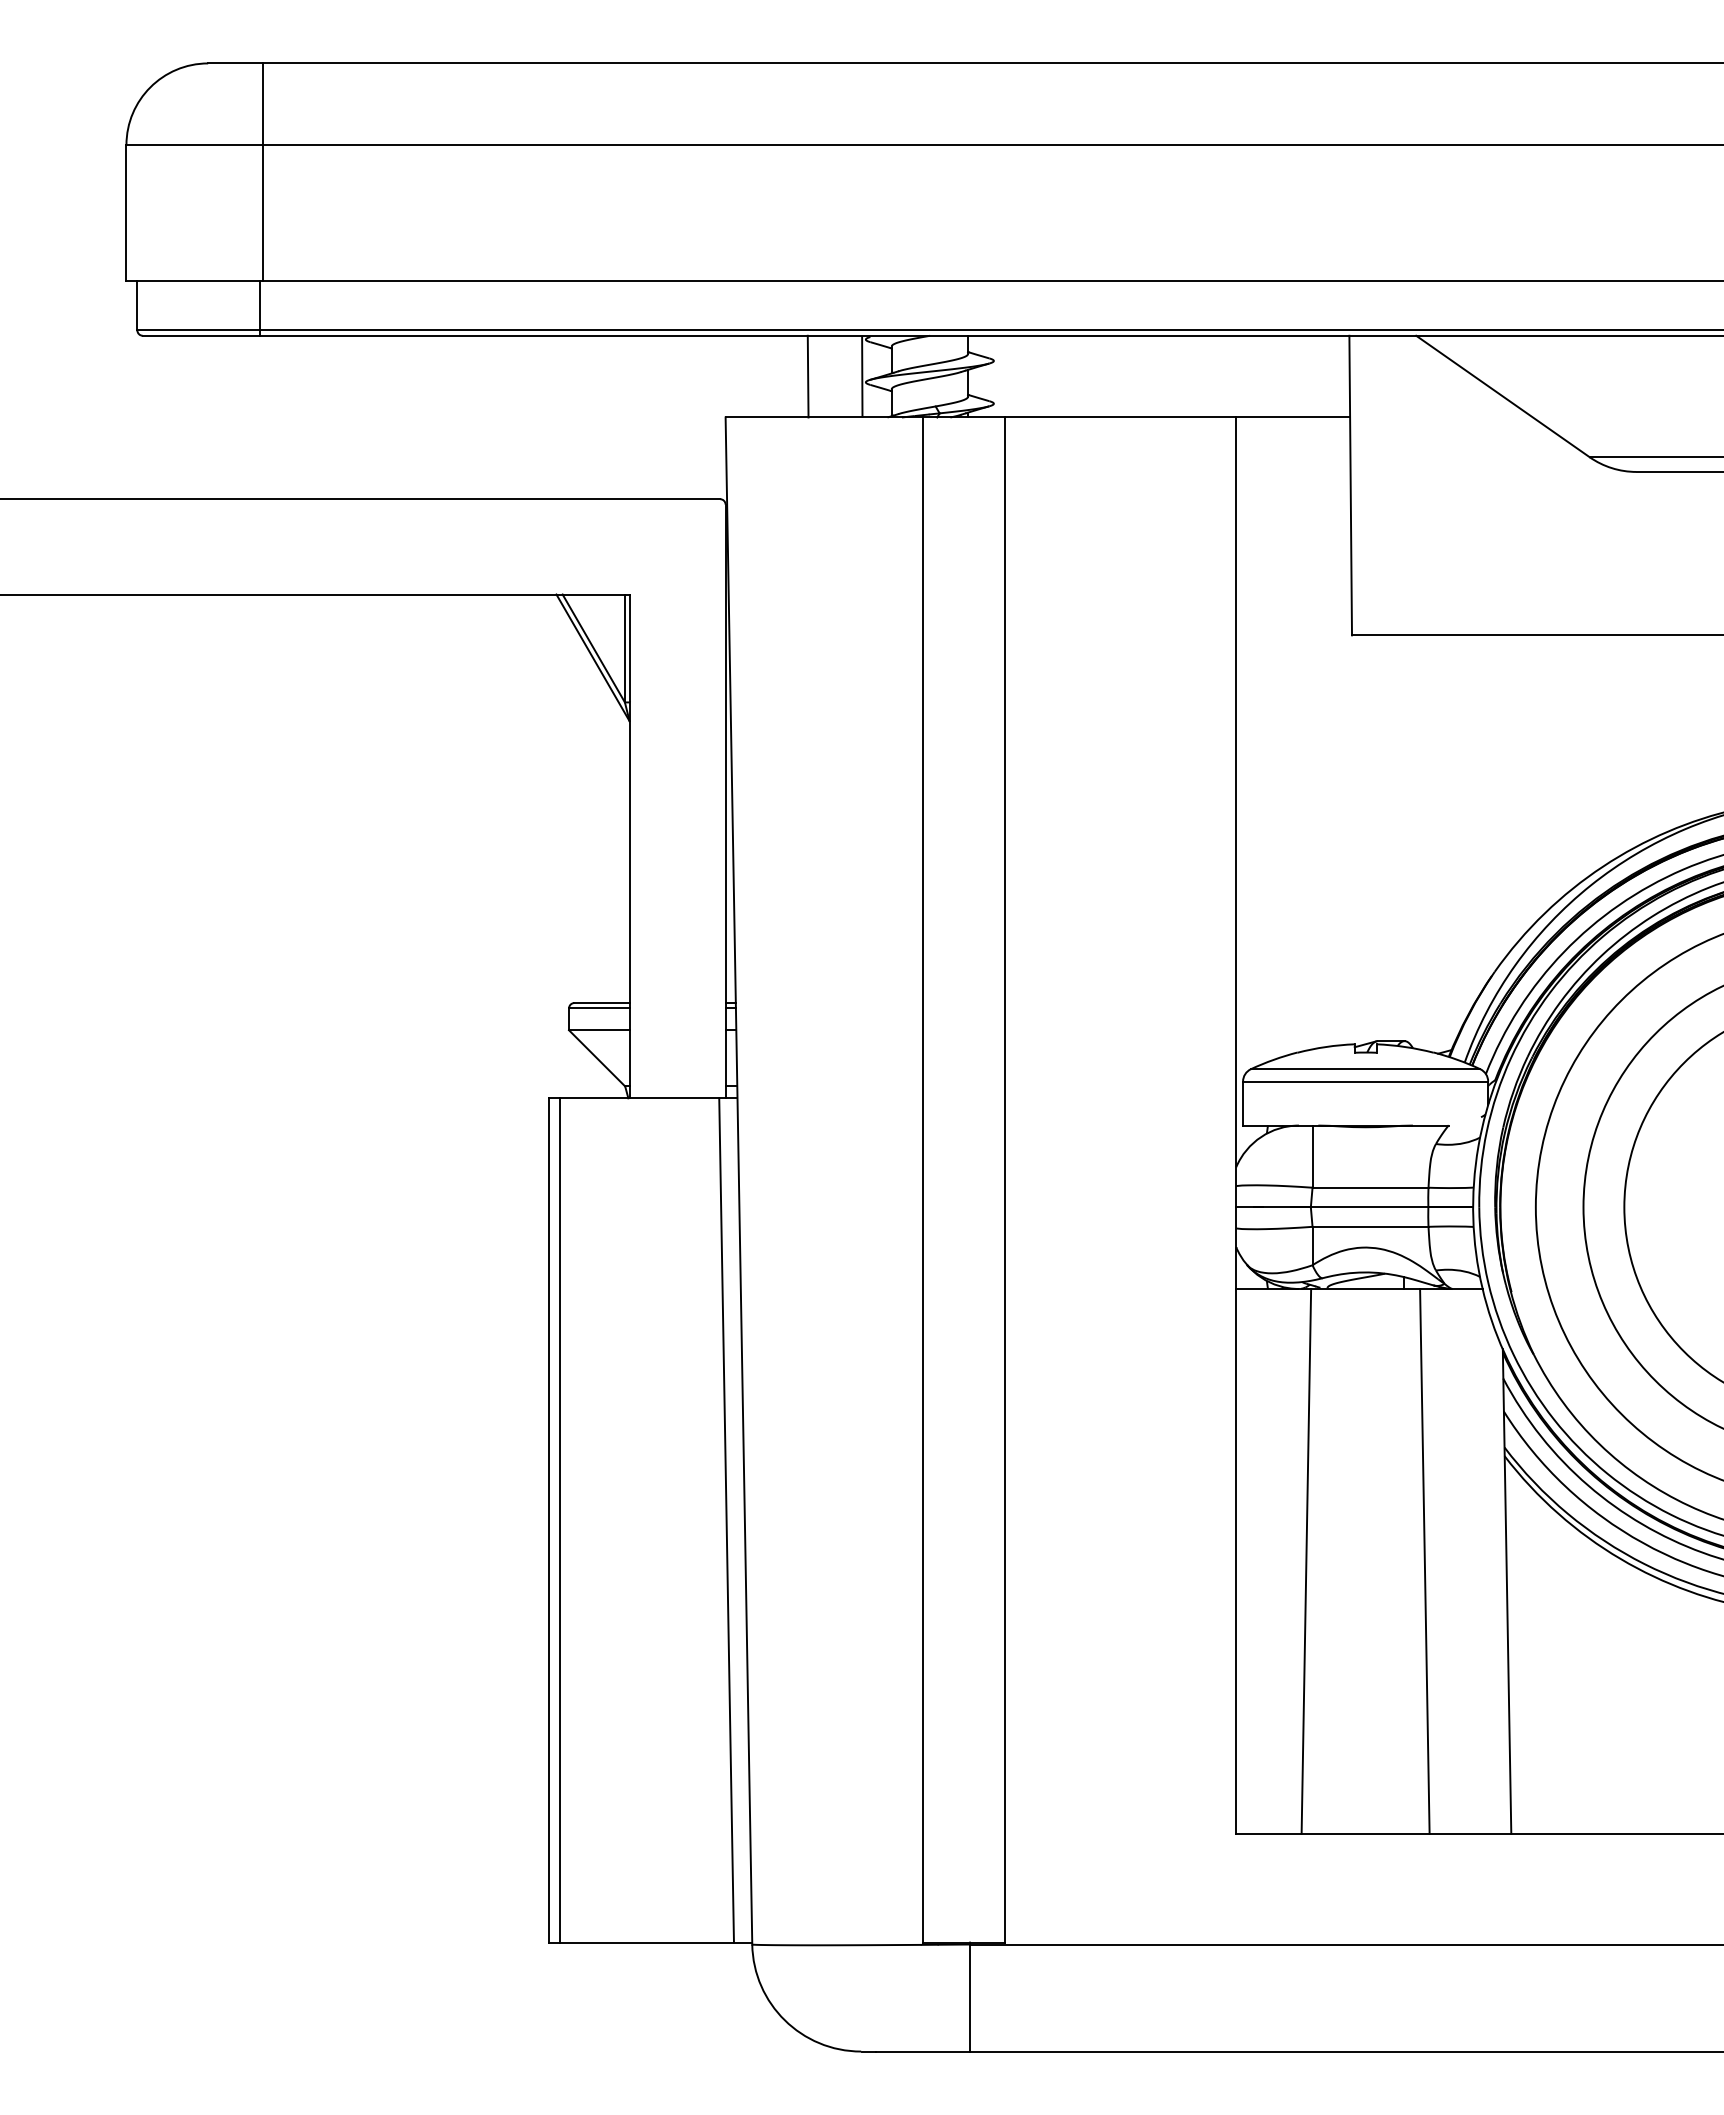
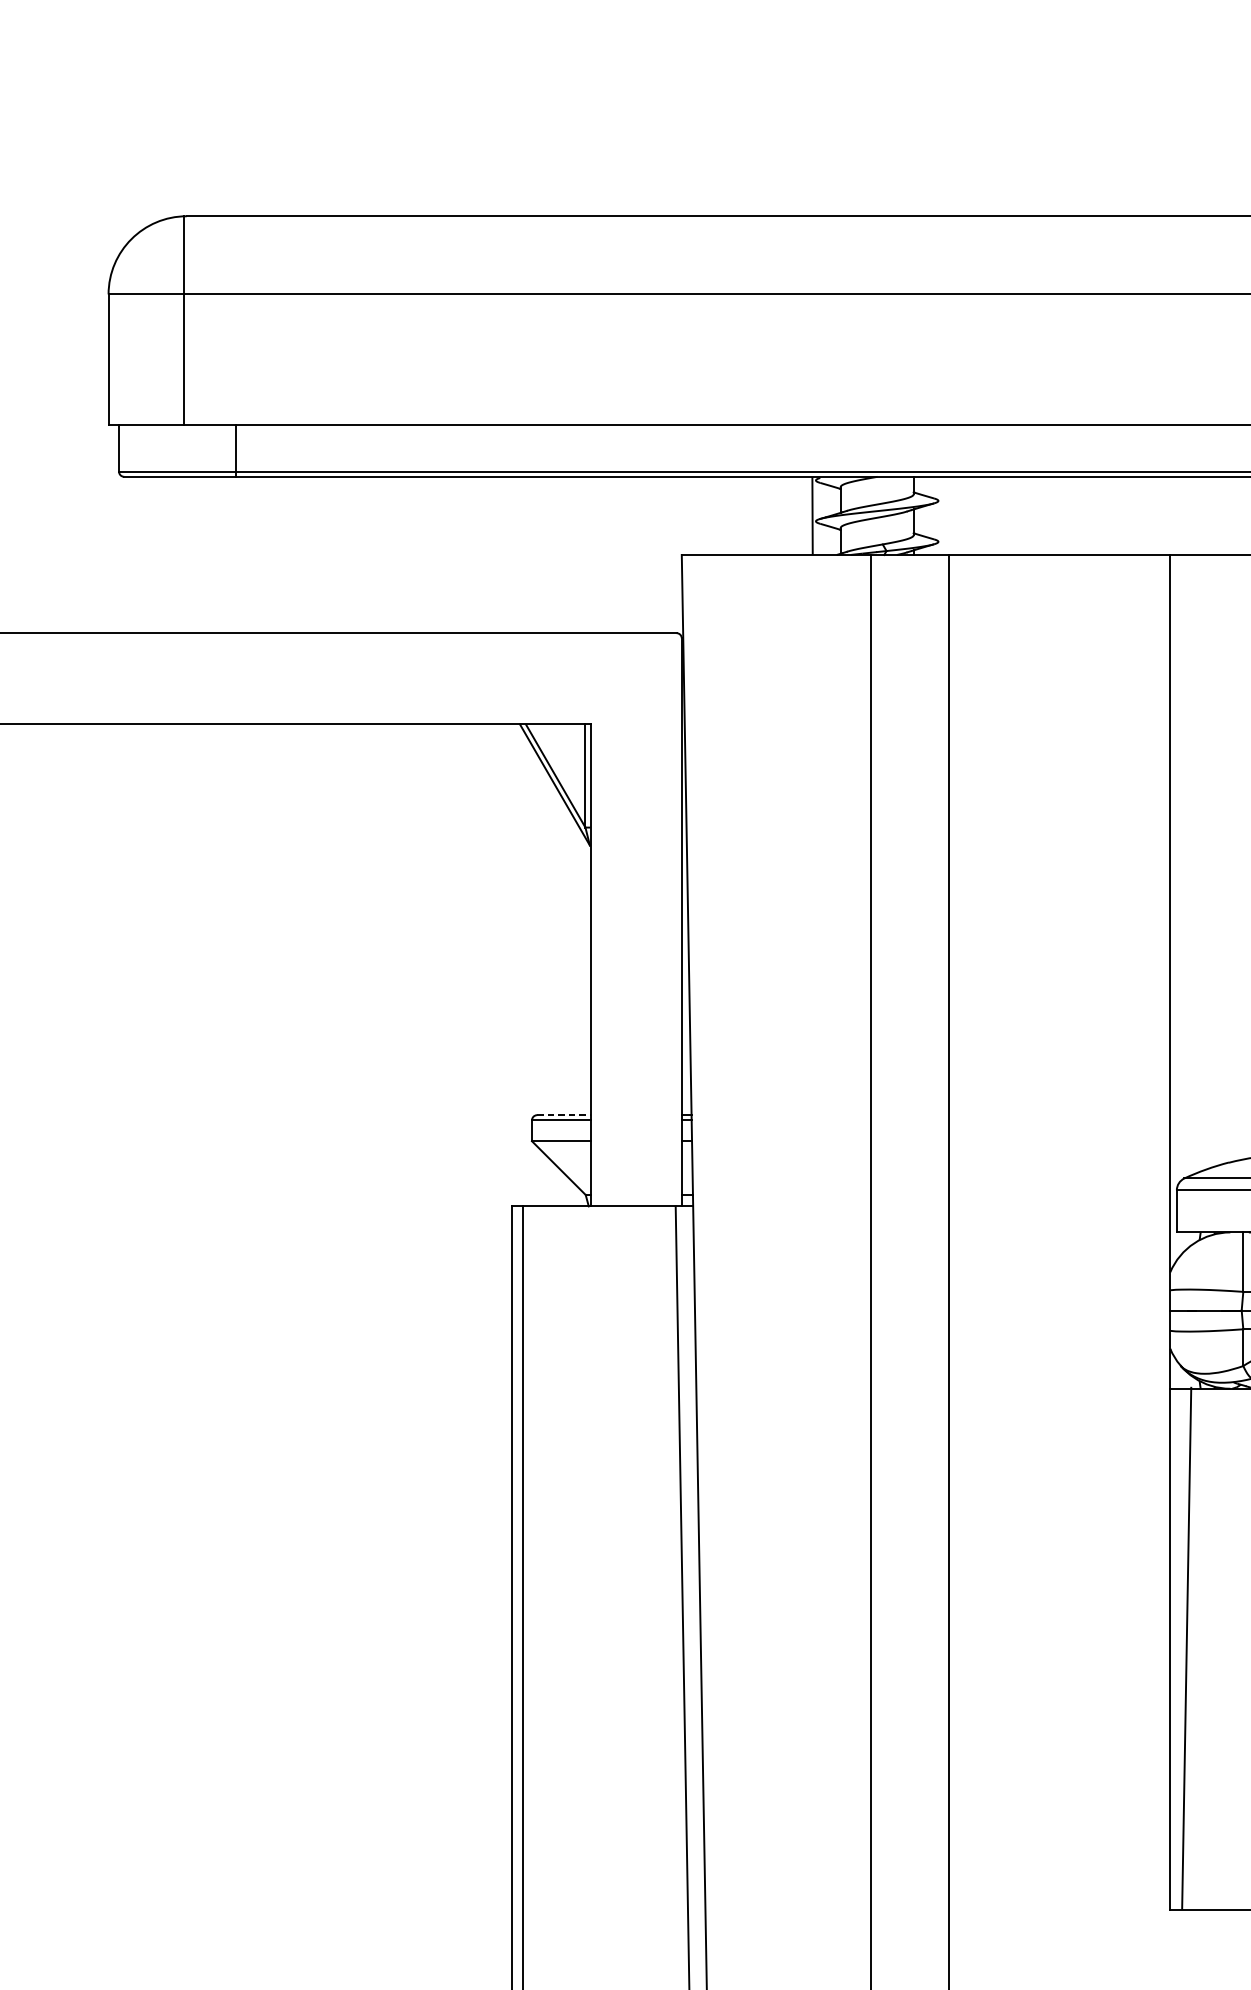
line: (262, 172) -> (184, 320), moved
line: (807, 376) -> (760, 515), removed
line: (602, 1003) -> (564, 1115), solid -> dashed
line: (1306, 1560) -> (1186, 1647), moved

